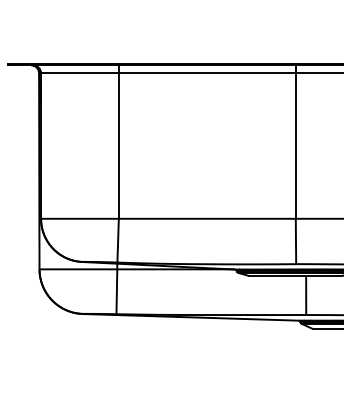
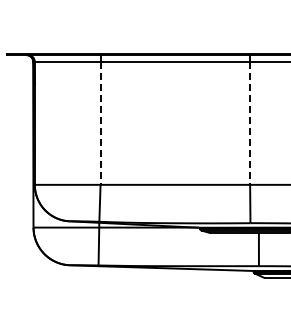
line: (118, 146) -> (100, 123), solid -> dashed
line: (296, 146) -> (250, 123), solid -> dashed

